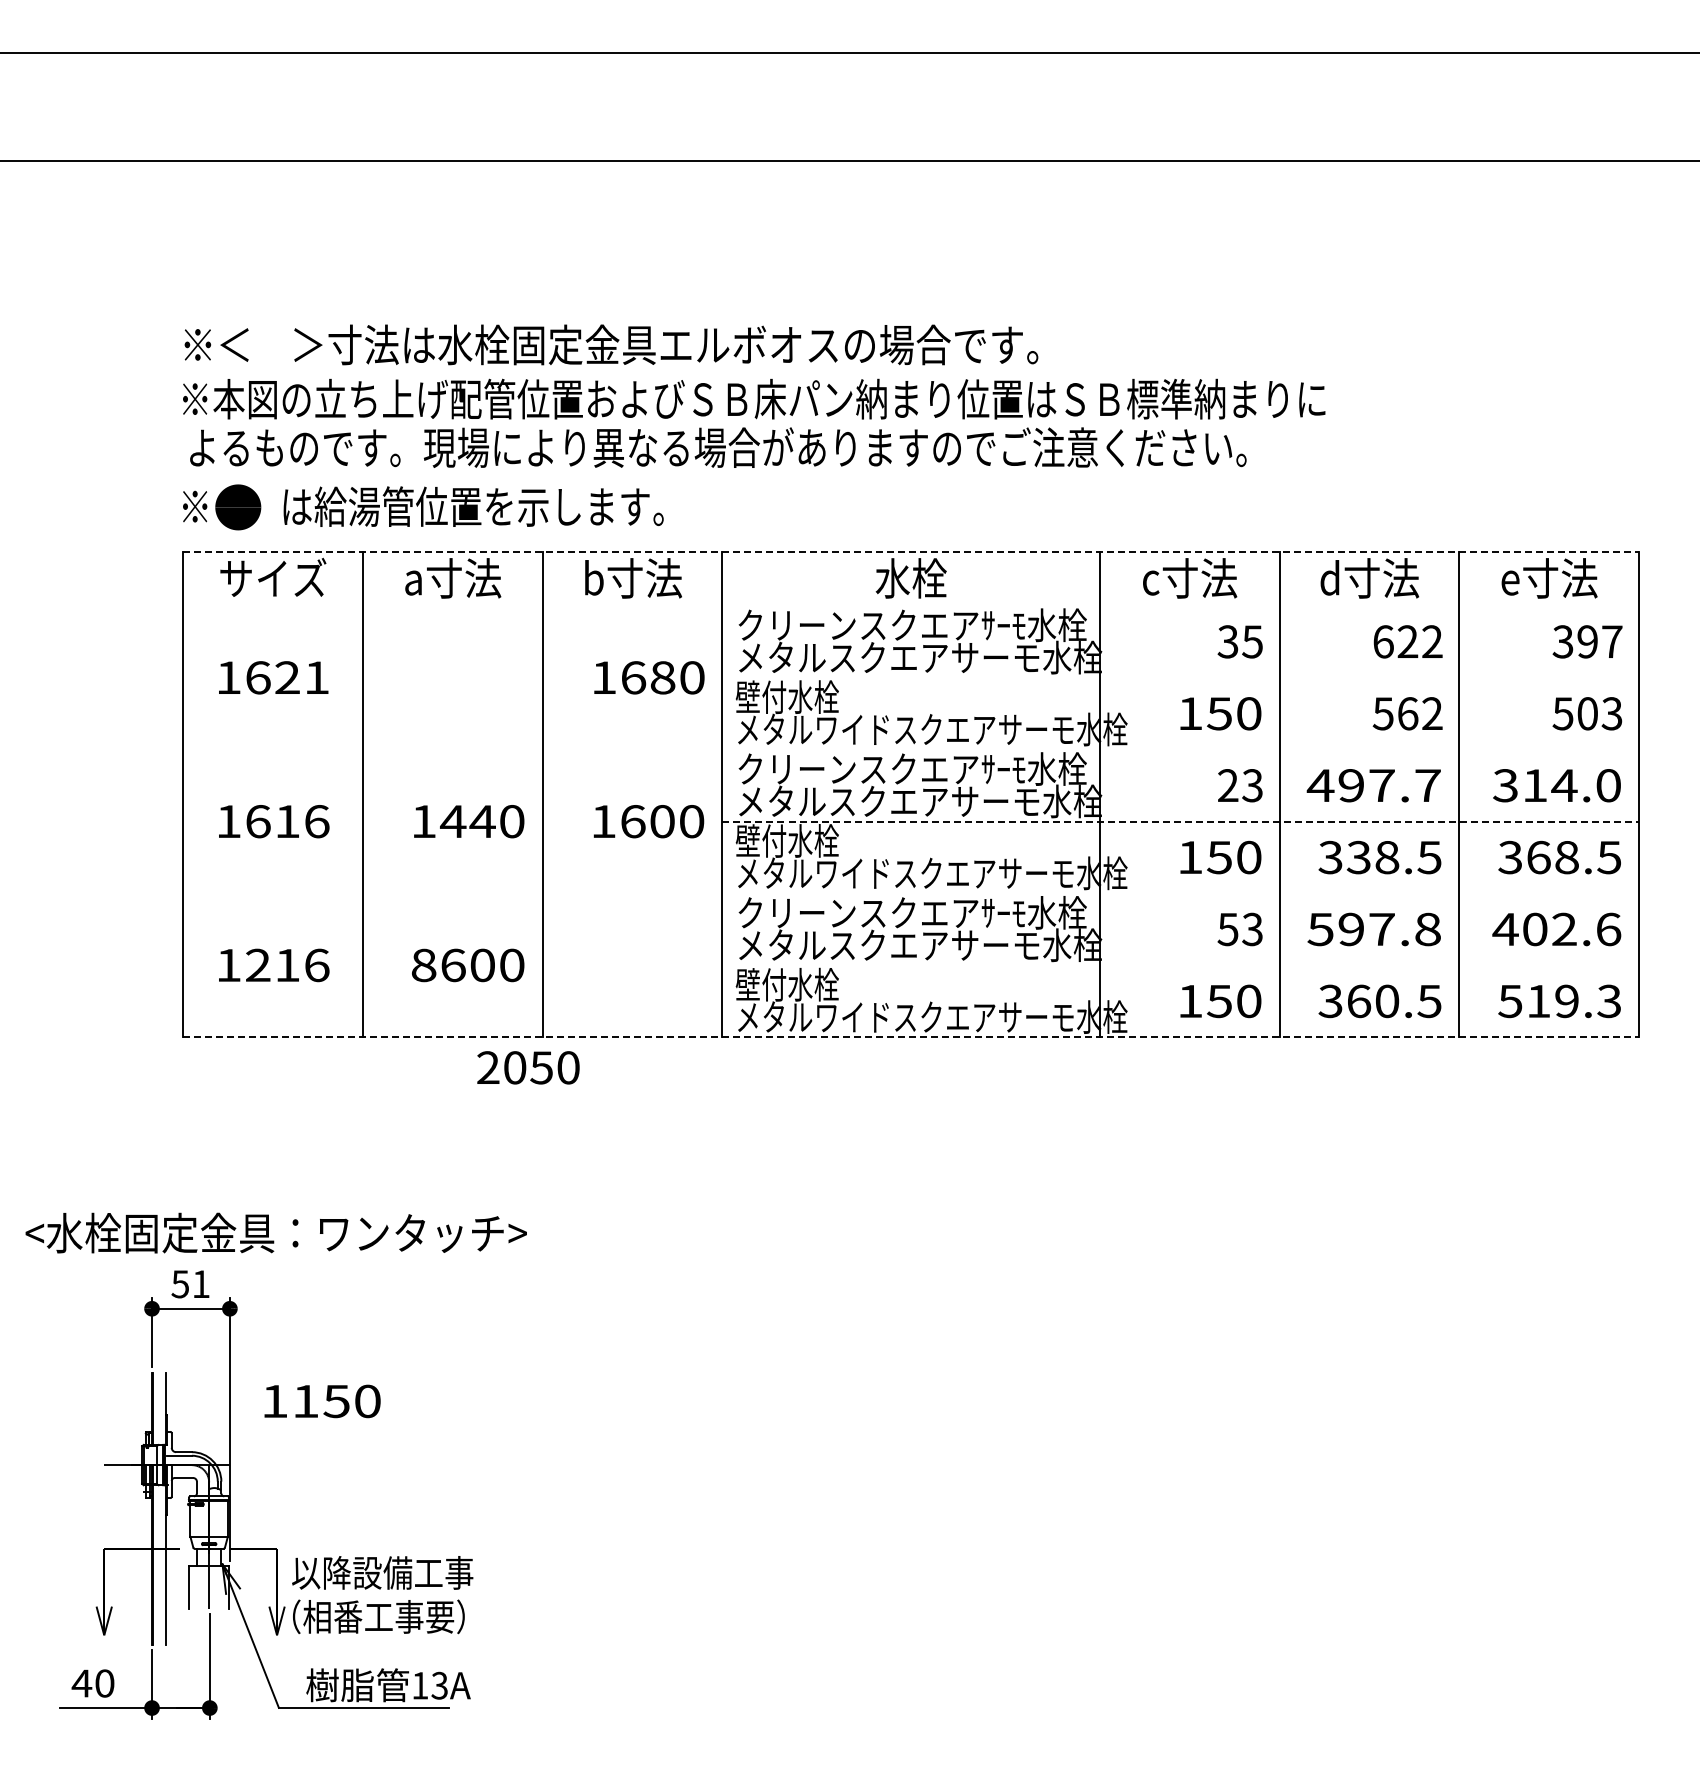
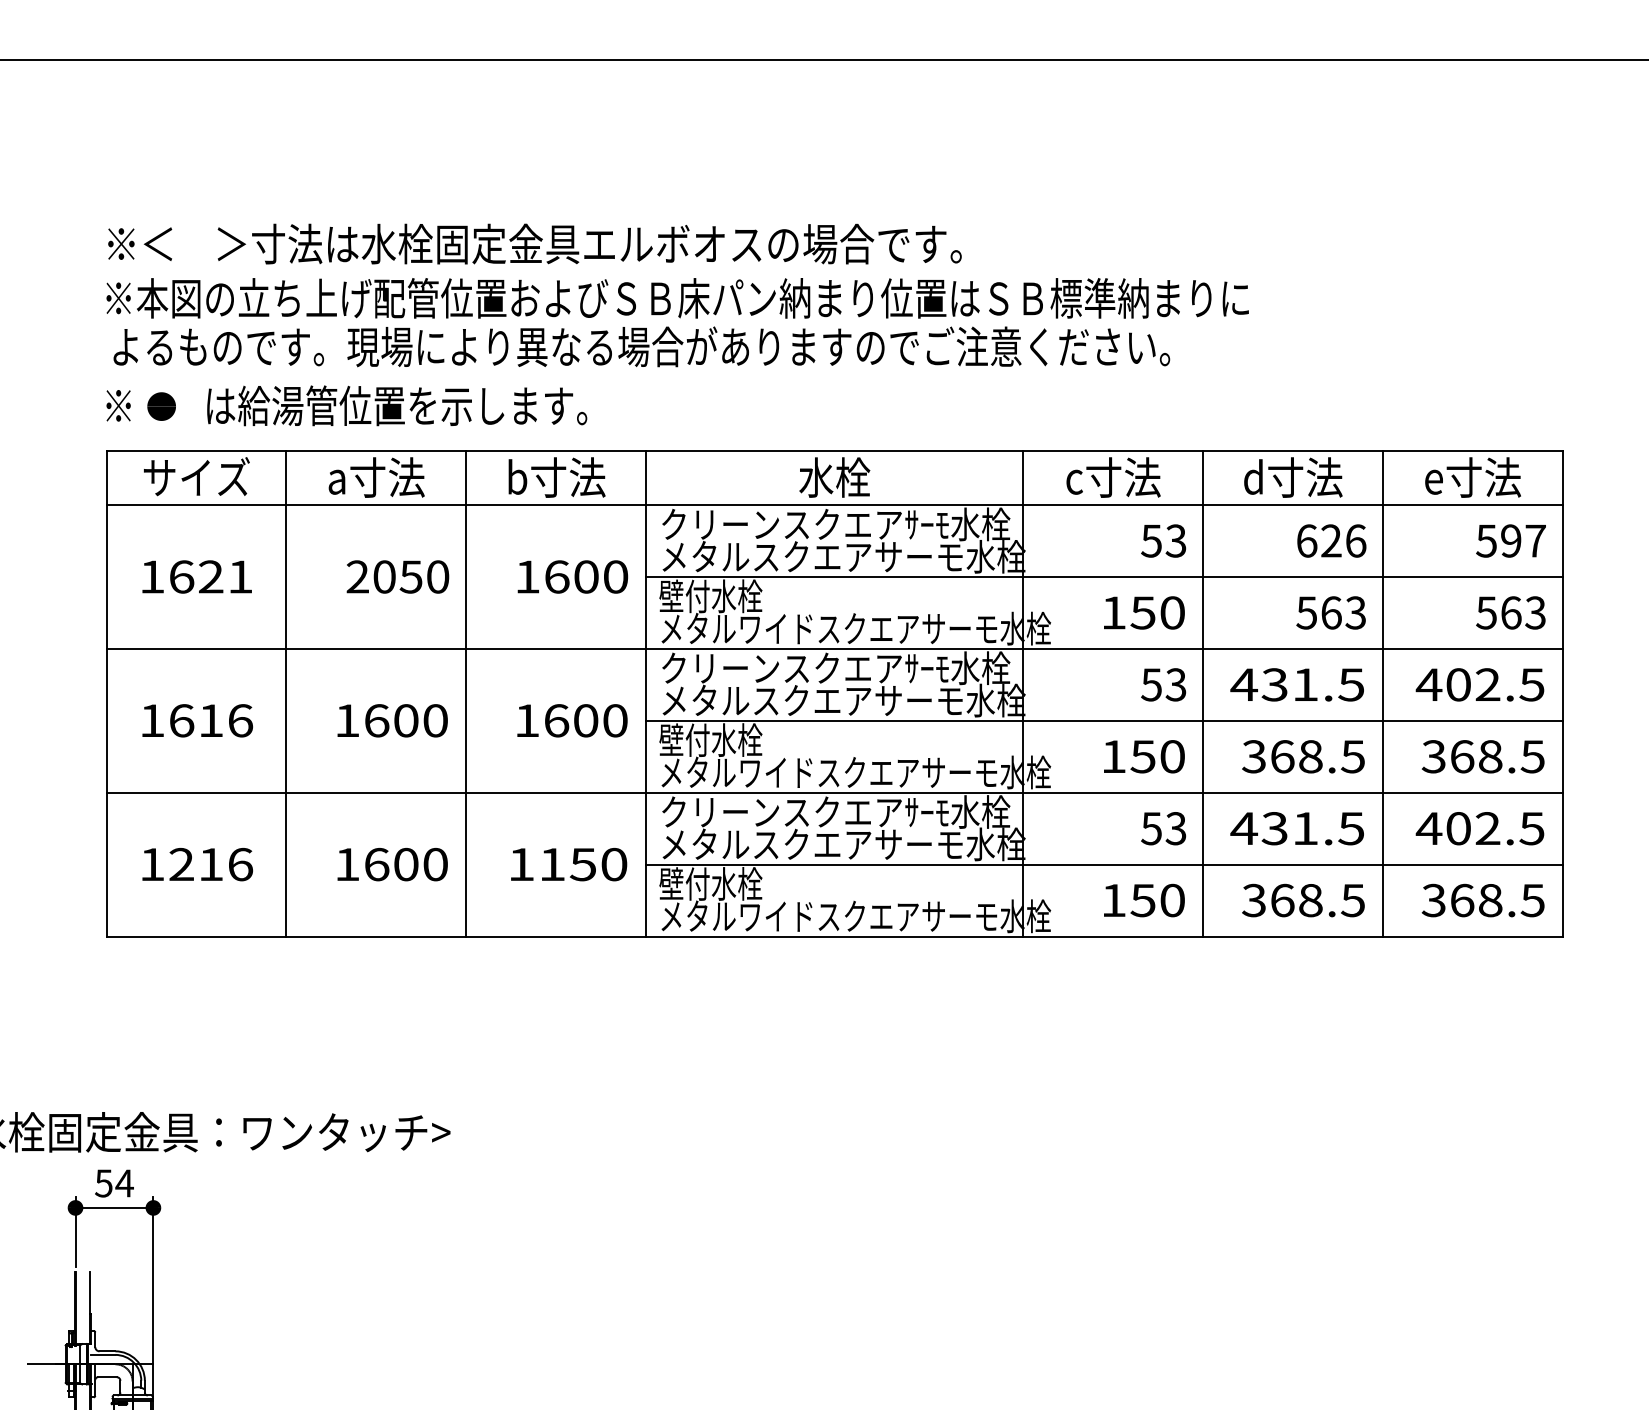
part: (237, 507) -> (161, 406), size x0.62
line: (911, 552) -> (835, 451), dashed -> solid
line: (911, 605) -> (835, 504), added
text: (1239, 641) -> (1163, 540), 35 -> 53
text: (1432, 641) -> (1356, 540), 622 -> 626
text: (1562, 641) -> (1486, 540), 397 -> 597
text: (662, 677) -> (586, 576), 1680 -> 1600
line: (1180, 677) -> (1104, 576), added
text: (1432, 713) -> (1356, 612), 562 -> 563
text: (1587, 713) -> (1511, 612), 503 -> 563
line: (911, 749) -> (835, 648), added
text: (1227, 785) -> (1151, 684), 23 -> 53
text: (1389, 785) -> (1313, 684), 497.7 -> 431.5
text: (1556, 785) -> (1480, 684), 314.0 -> 402.5
text: (467, 821) -> (391, 720), 1440 -> 1600
line: (1181, 821) -> (1105, 720), dashed -> solid
text: (1358, 857) -> (1282, 756), 338.5 -> 368.5
line: (911, 893) -> (835, 792), added
text: (1373, 929) -> (1297, 828), 597.8 -> 431.5
text: (1608, 929) -> (1532, 828), 402.6 -> 402.5
text: (423, 965) -> (347, 864), 8600 -> 1600
line: (1180, 965) -> (1104, 864), added
text: (1387, 1000) -> (1311, 899), 360.5 -> 368.5
text: (1559, 1001) -> (1483, 900), 519.3 -> 368.5
line: (911, 1037) -> (835, 936), dashed -> solid
text: (528, 1067) -> (398, 576), moved
text: (200, 1283) -> (124, 1182), 51 -> 54
text: (322, 1401) -> (569, 864), moved

